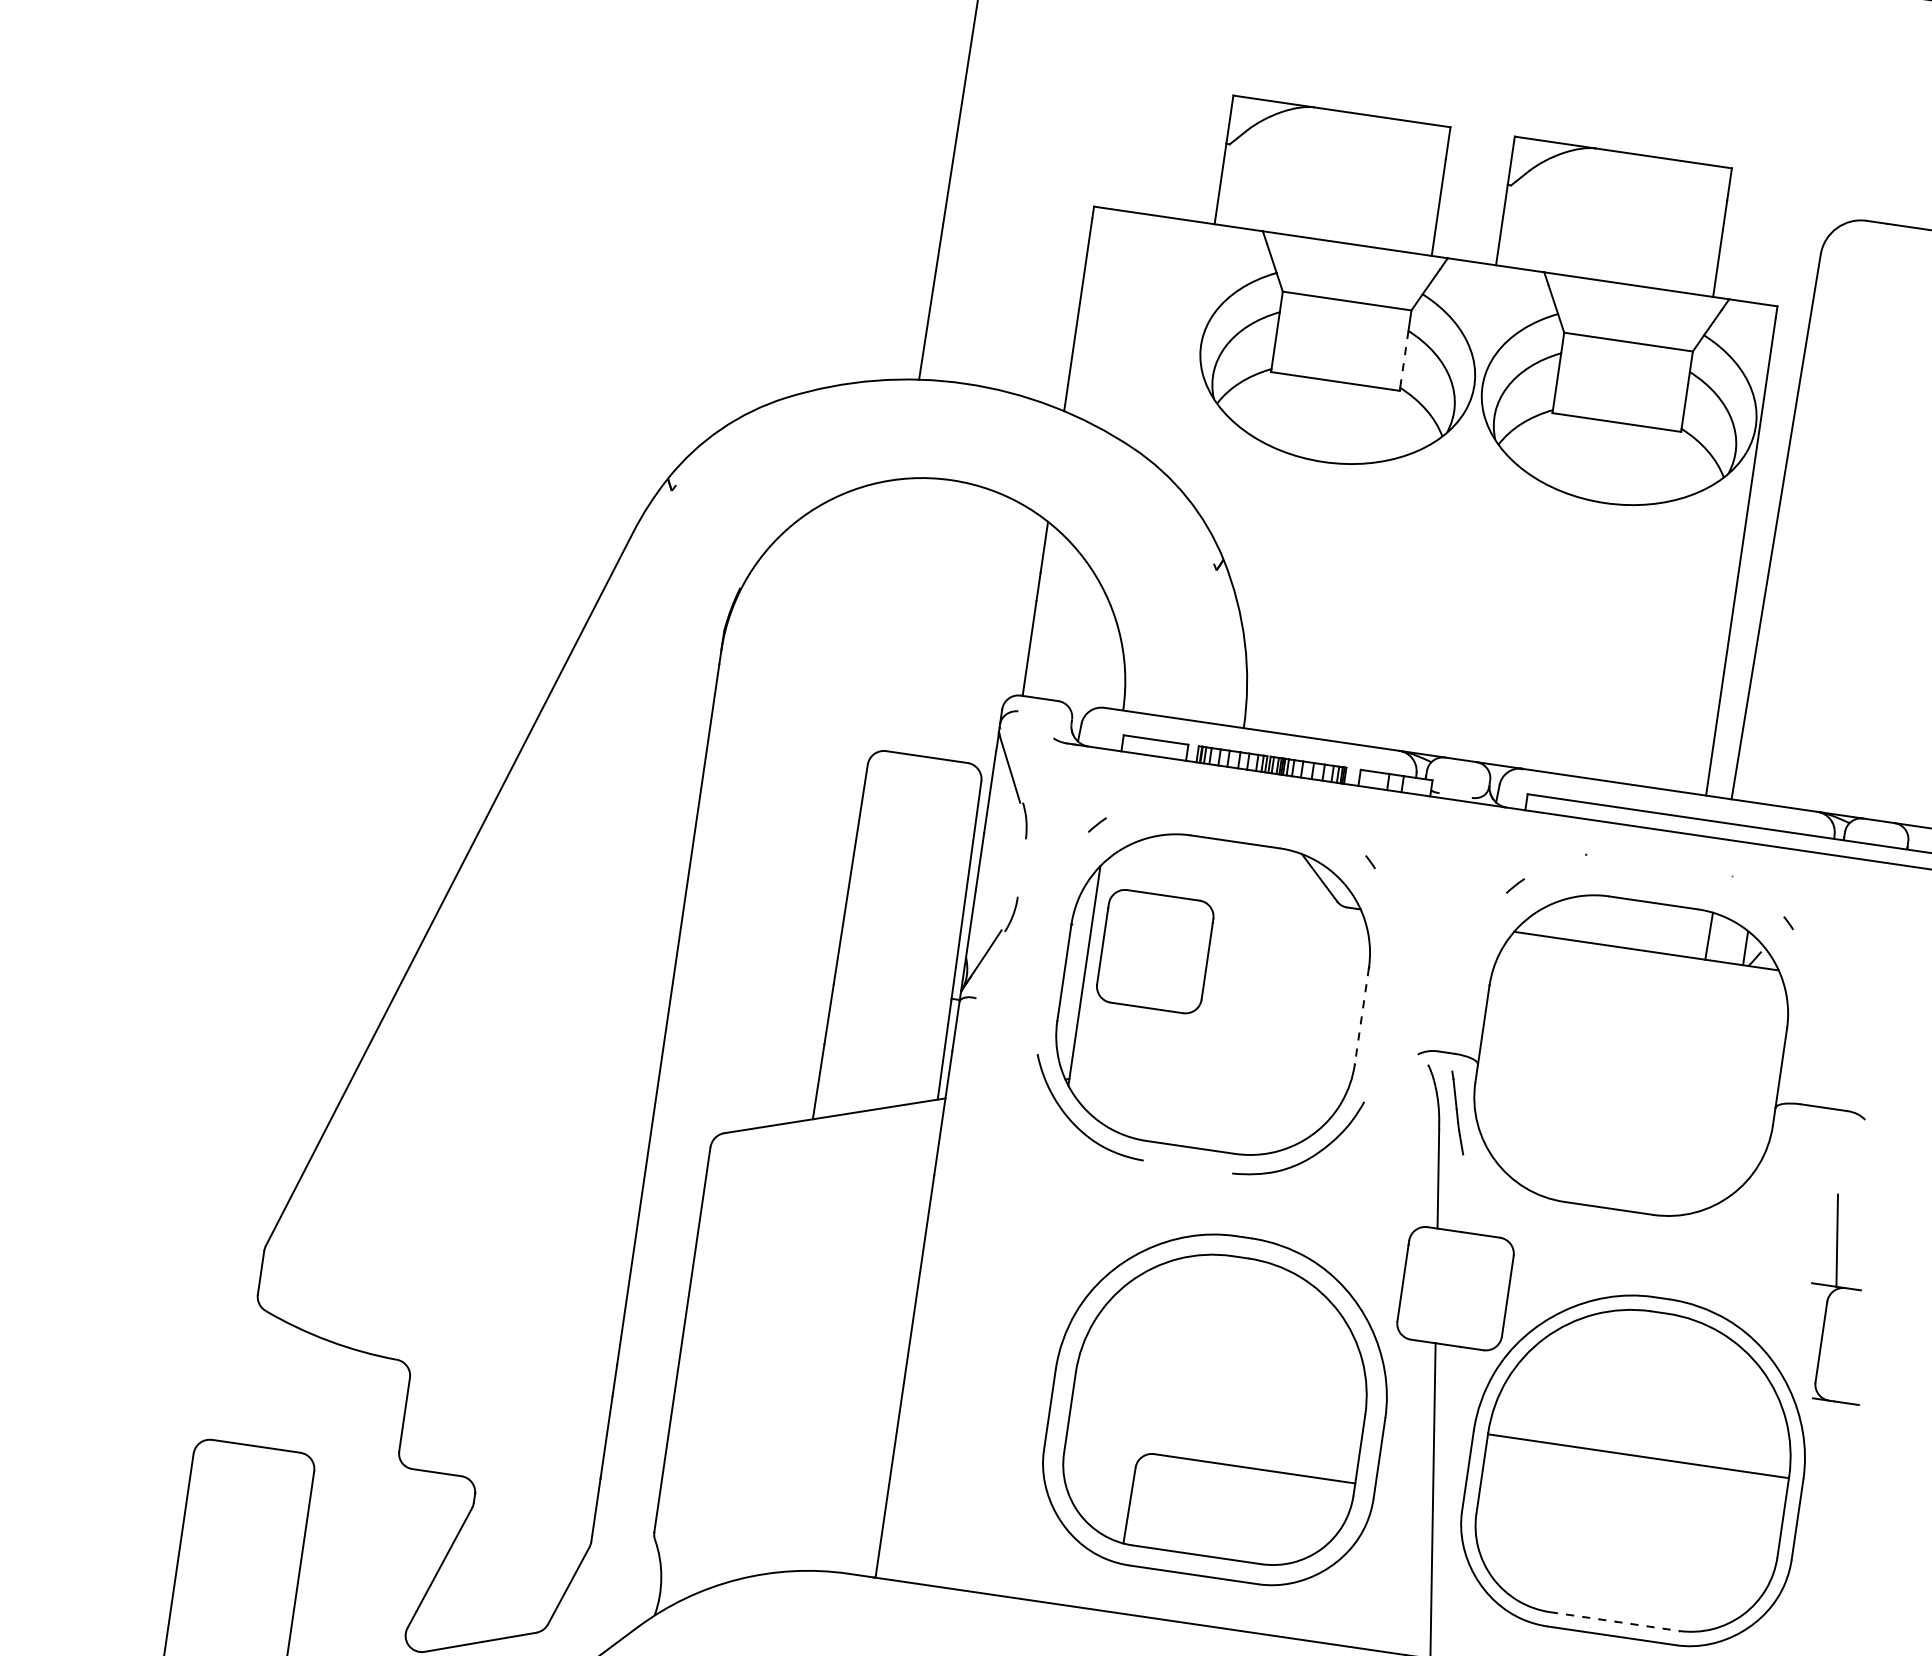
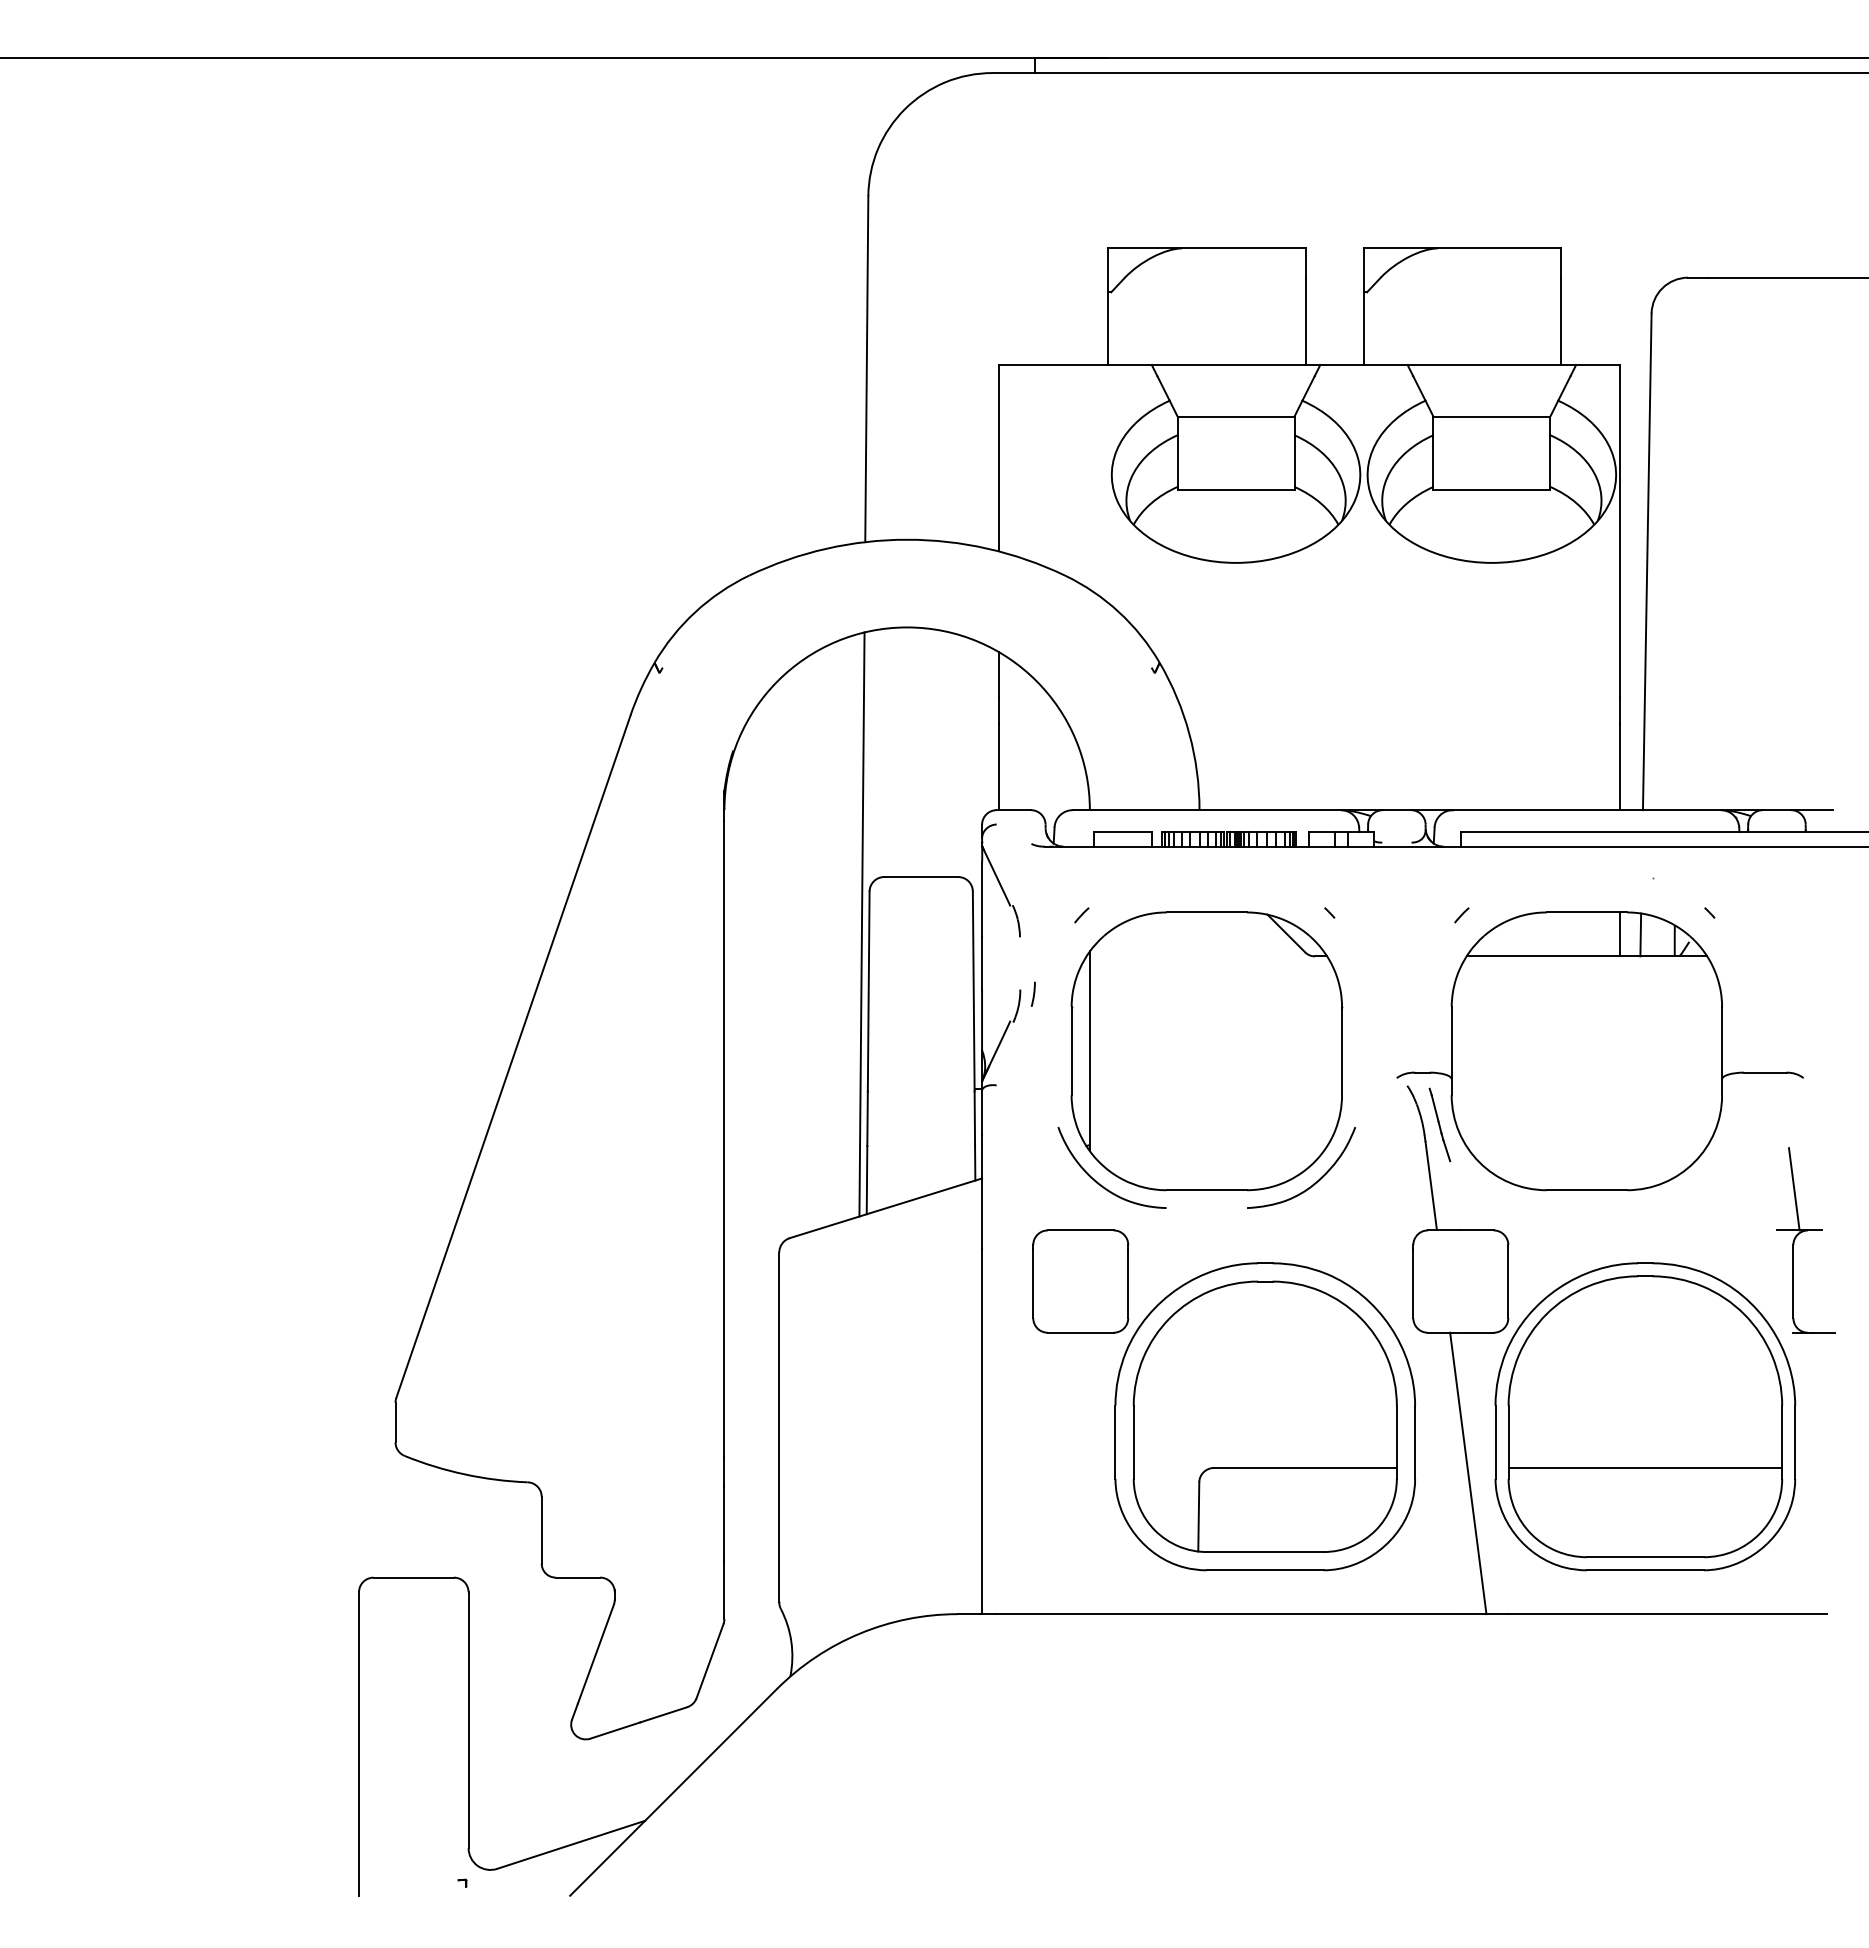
line: (1404, 359) -> (1294, 461), dashed -> solid
line: (853, 799) -> (861, 924), added
line: (1031, 903) -> (1033, 993), added
line: (1685, 932) -> (1619, 934), added
part: (1155, 951) -> (1080, 1281), moved
line: (1362, 1016) -> (1342, 1051), dashed -> solid
line: (1638, 1455) -> (1645, 1467), moved
line: (1614, 1621) -> (1645, 1557), dashed -> solid

